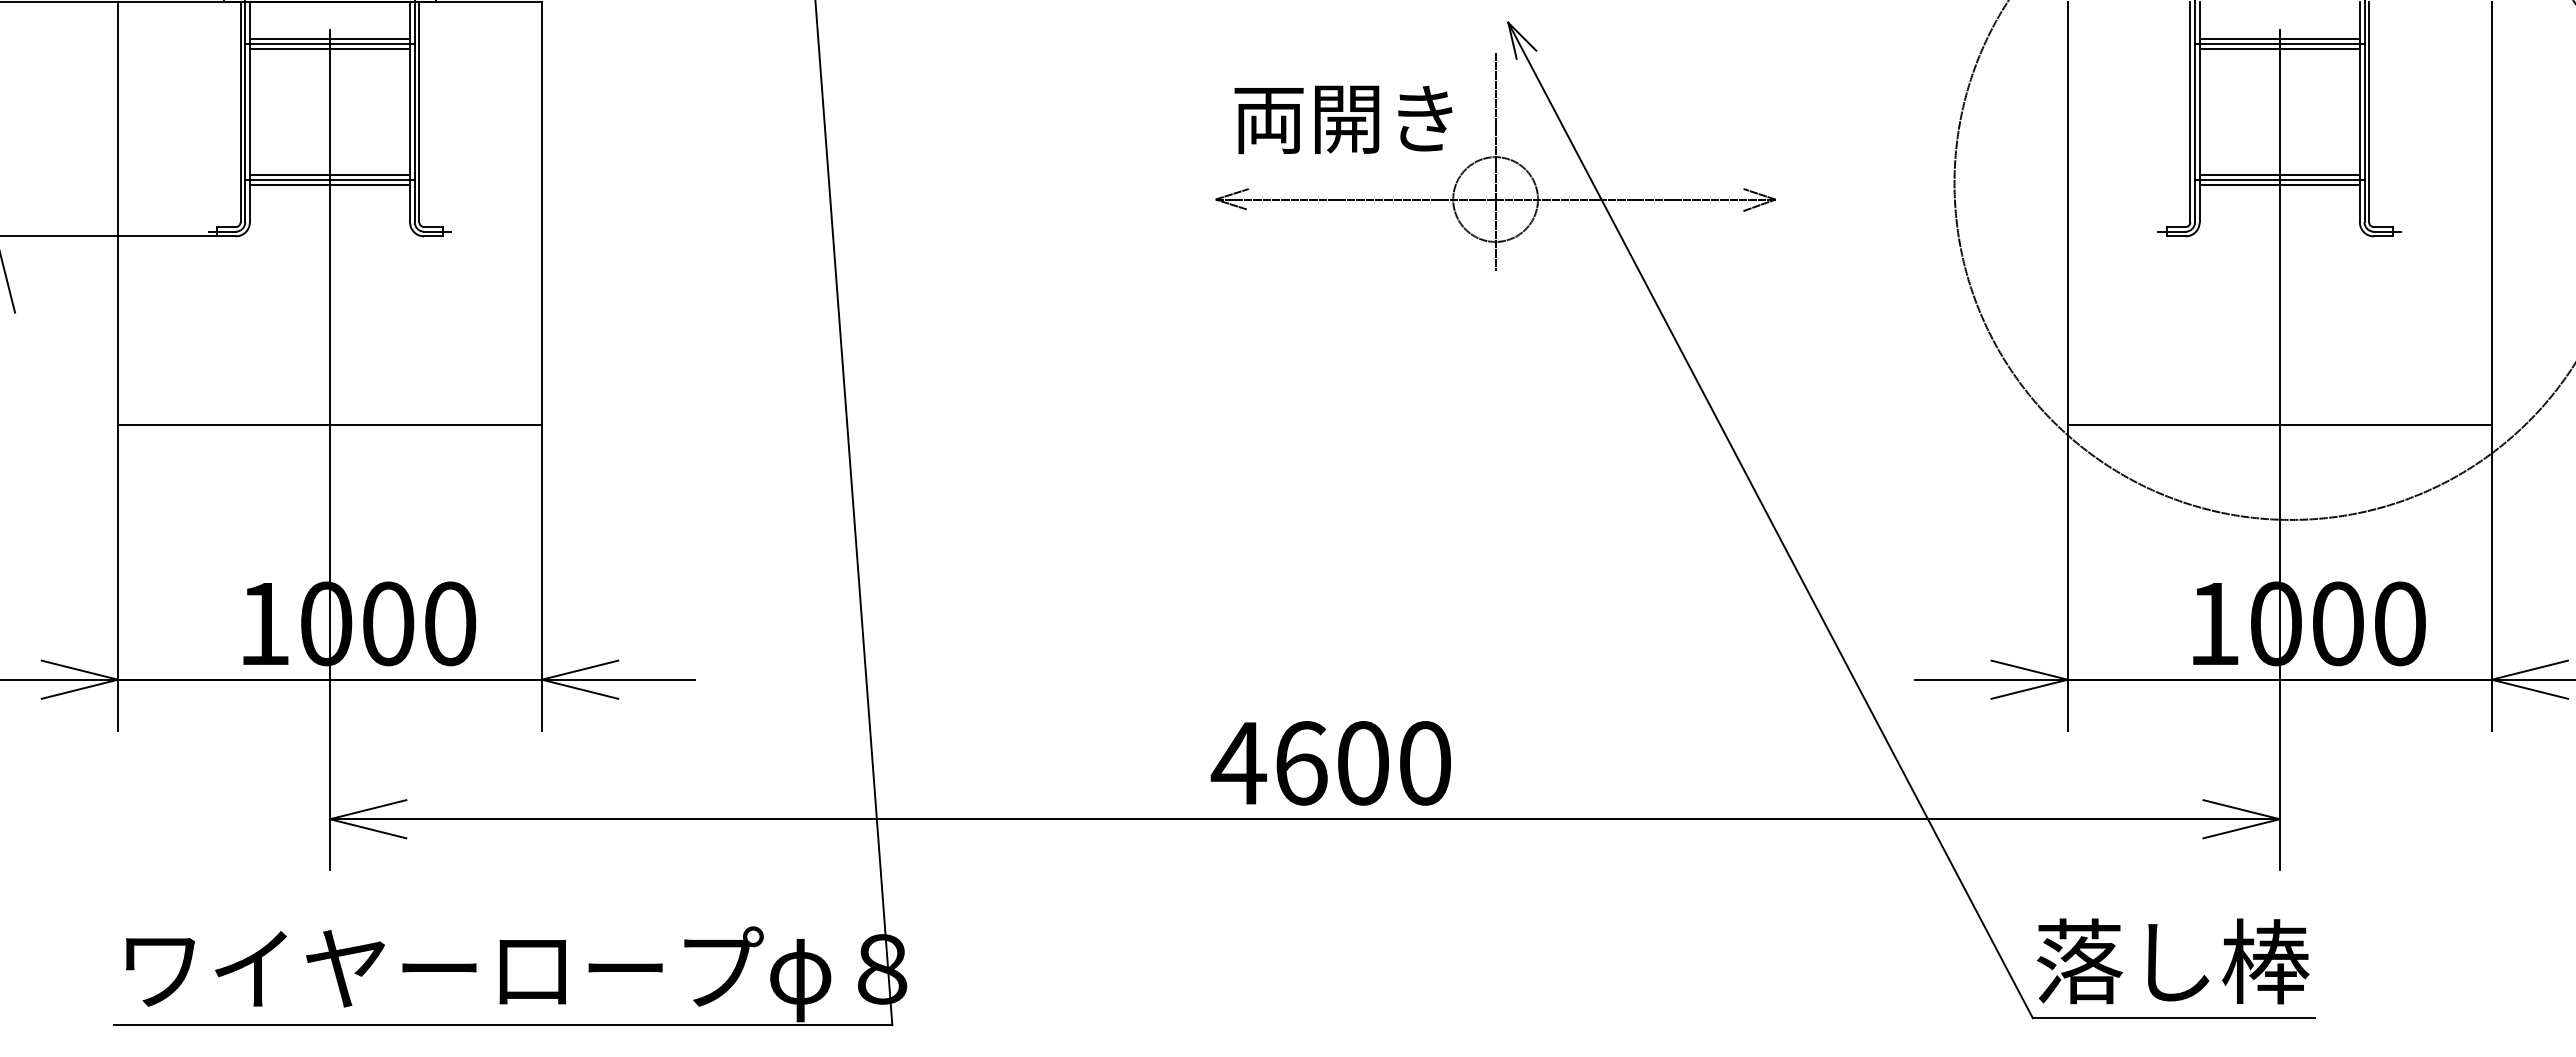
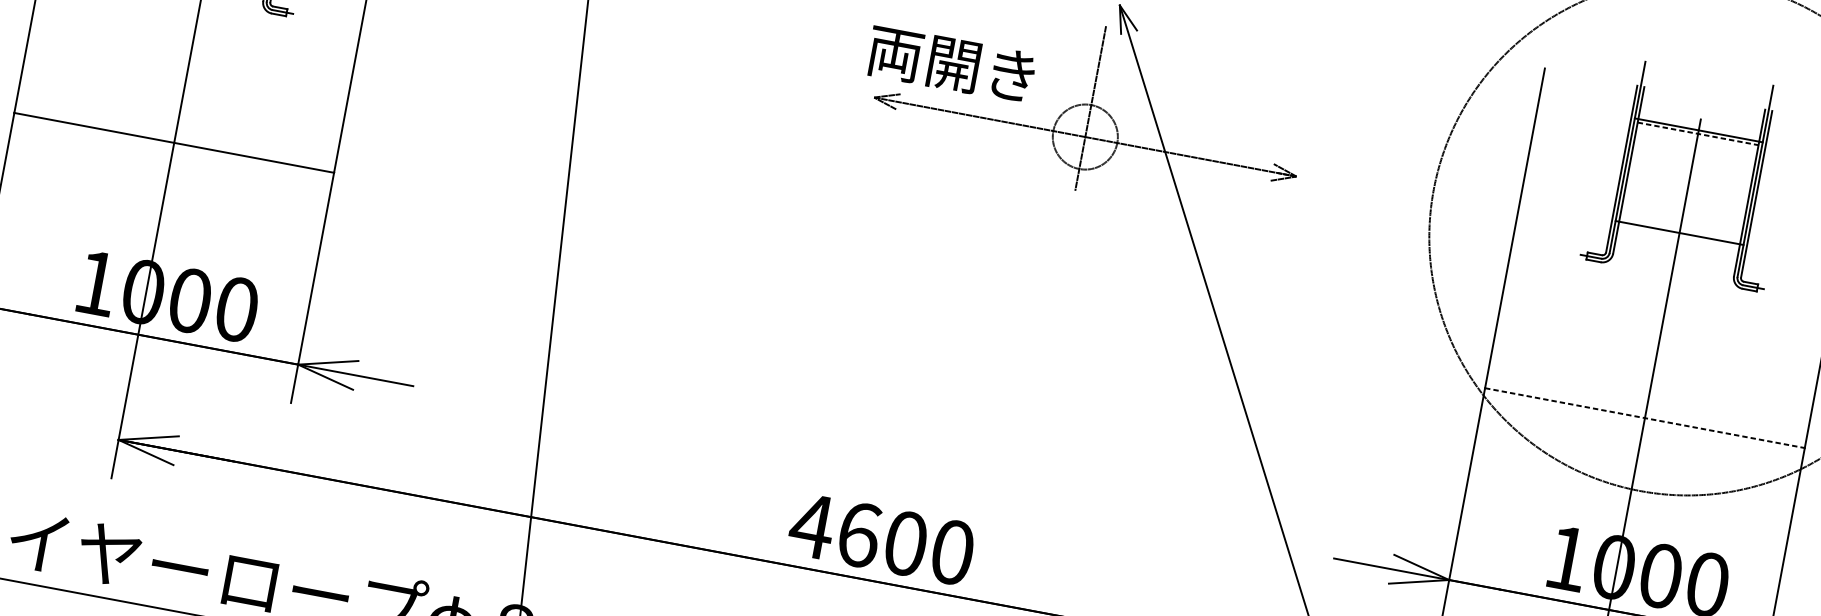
line: (2279, 39) -> (1699, 126), removed
line: (2280, 48) -> (1698, 133), solid -> dashed
text: (1343, 119) -> (951, 64), moved
line: (2279, 175) -> (1680, 229), removed
line: (2279, 184) -> (1678, 236), removed
line: (2279, 425) -> (1644, 418), solid -> dashed

